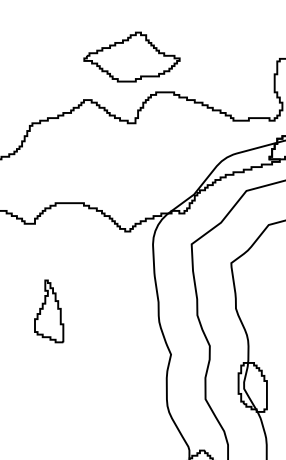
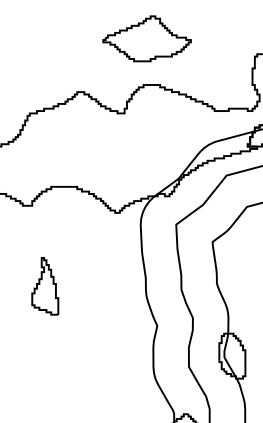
part: (131, 56) -> (146, 38), moved

